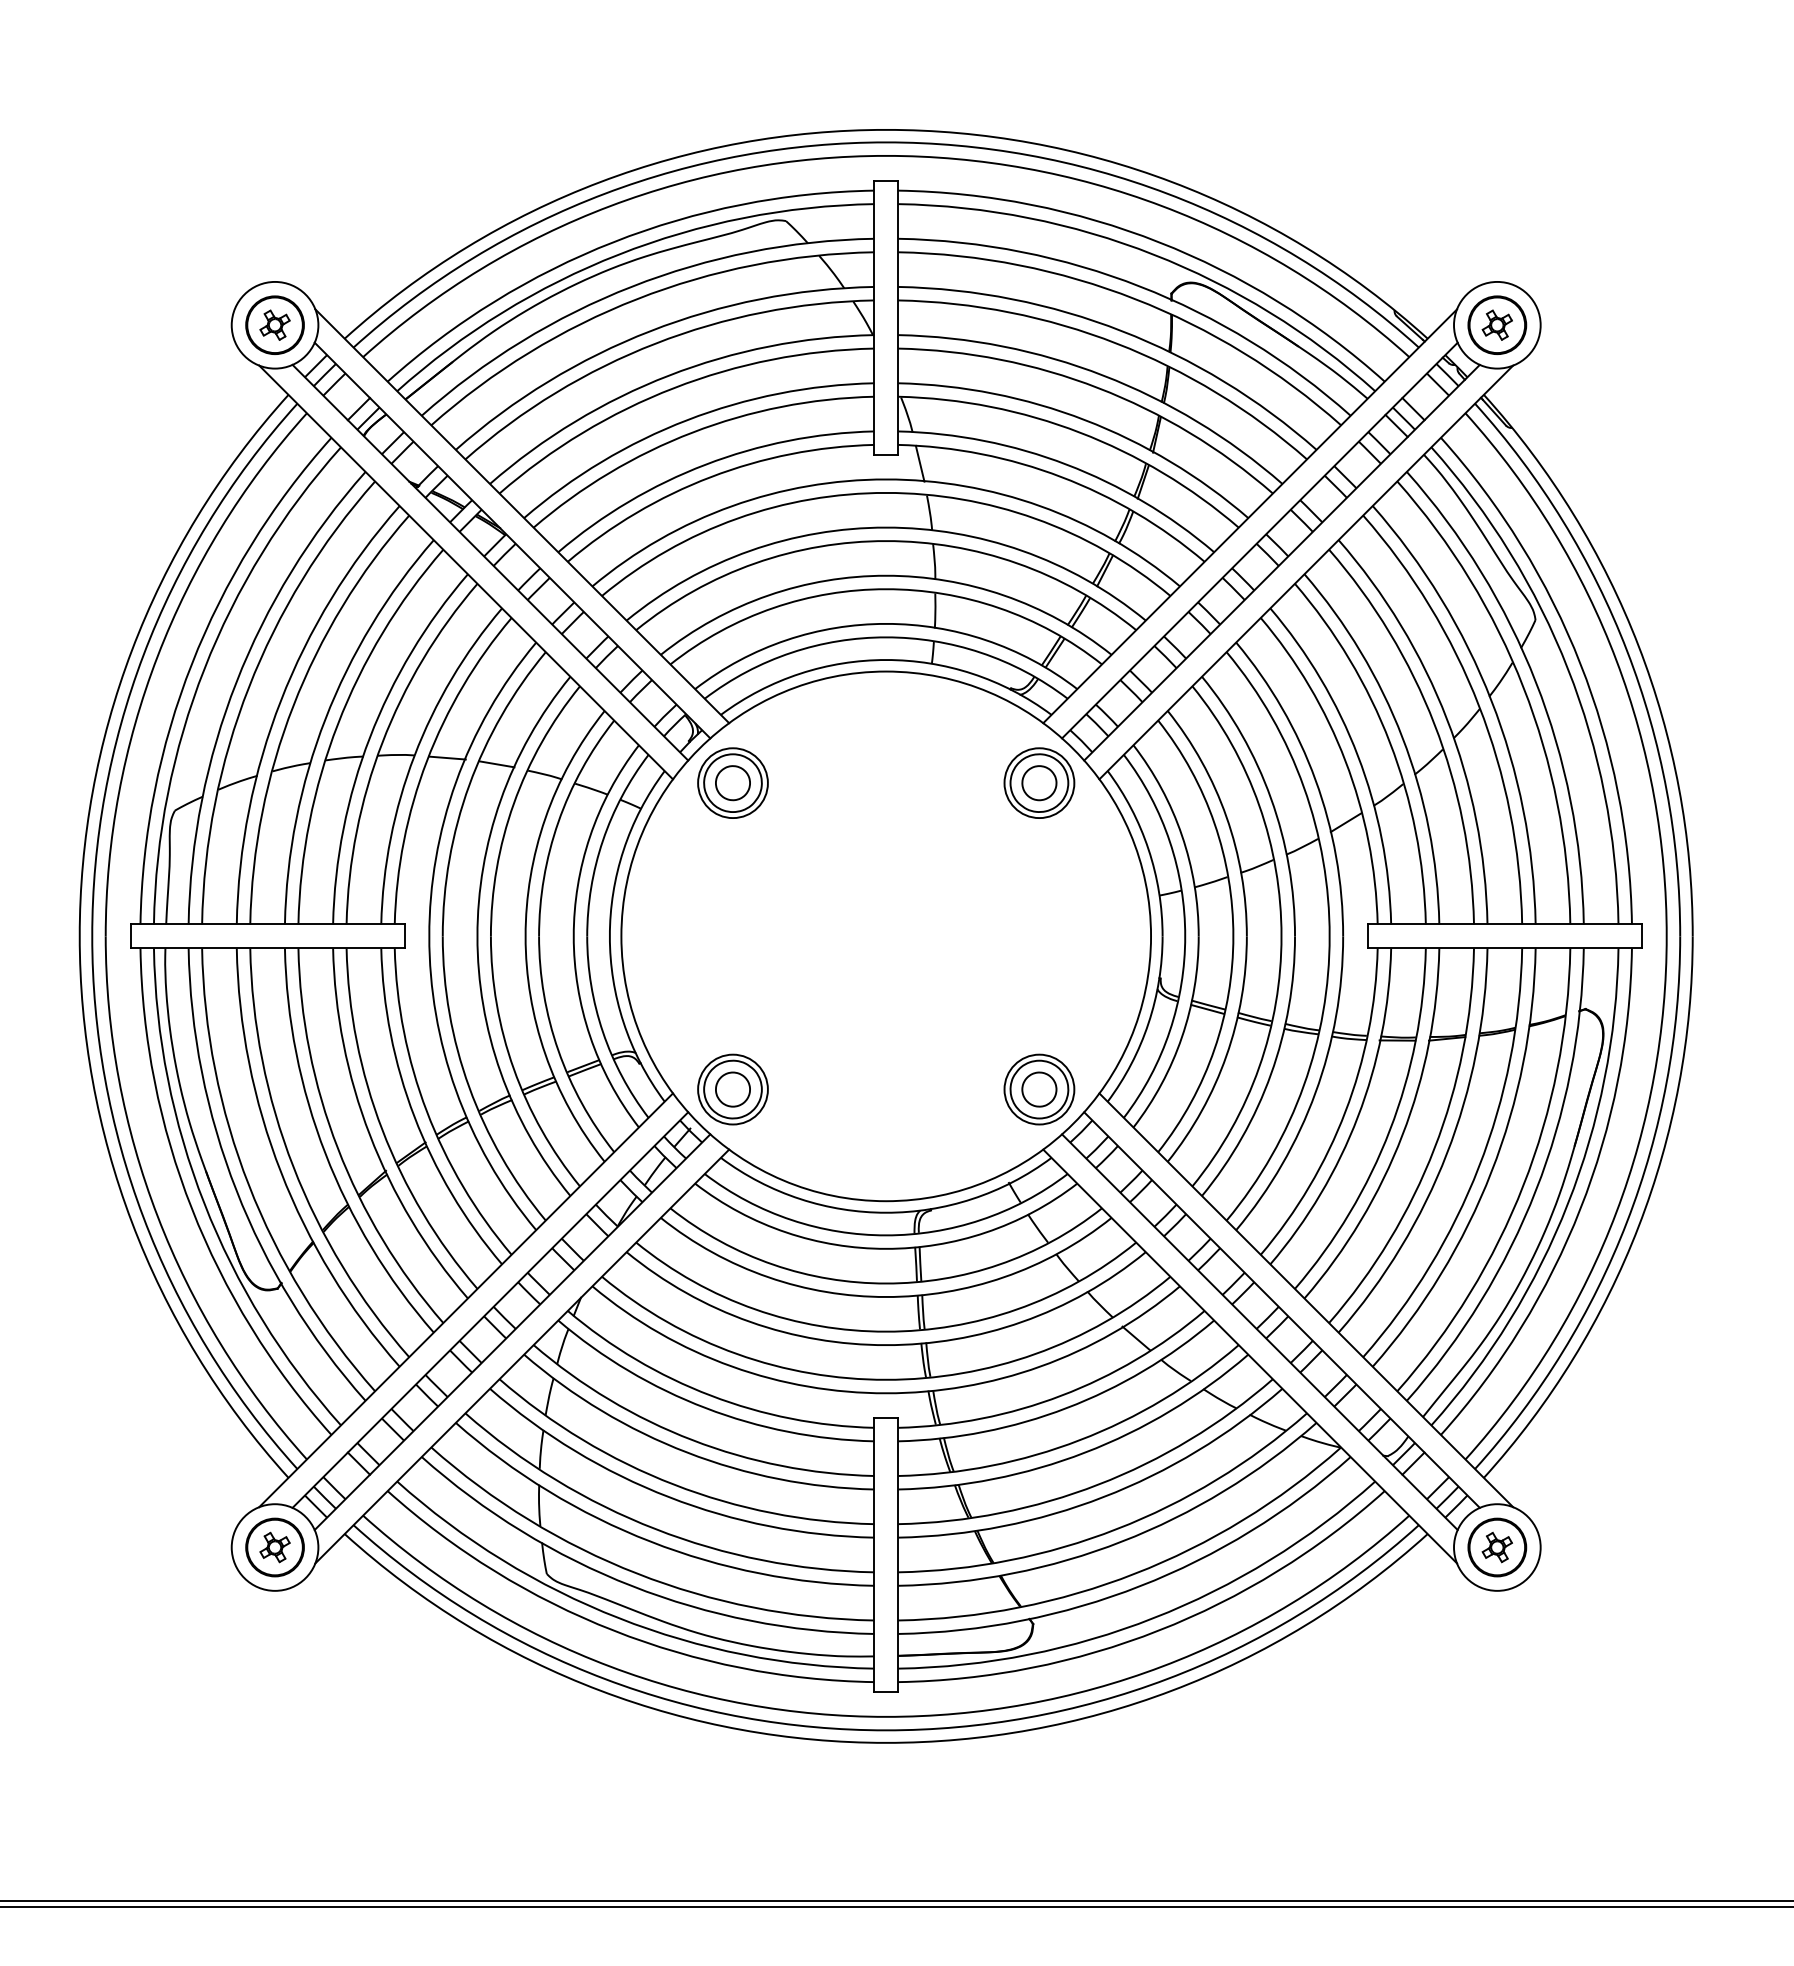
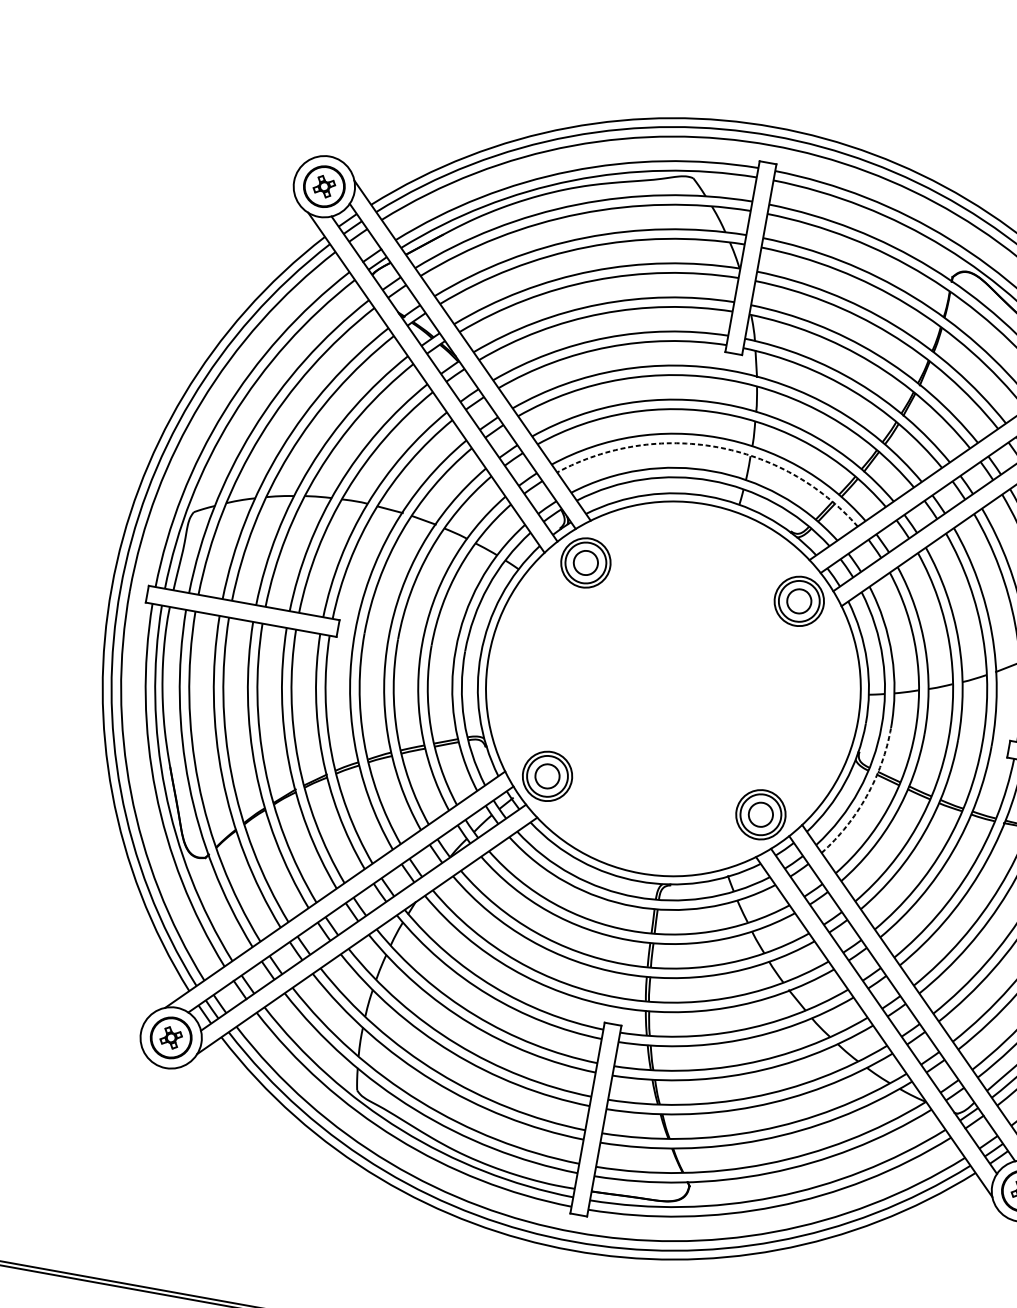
arc: (886, 589) -> (717, 447), solid -> dashed
arc: (1181, 1037) -> (866, 796), solid -> dashed

